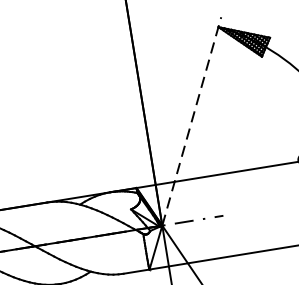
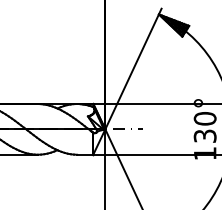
line: (191, 122) -> (133, 69), dashed -> solid

